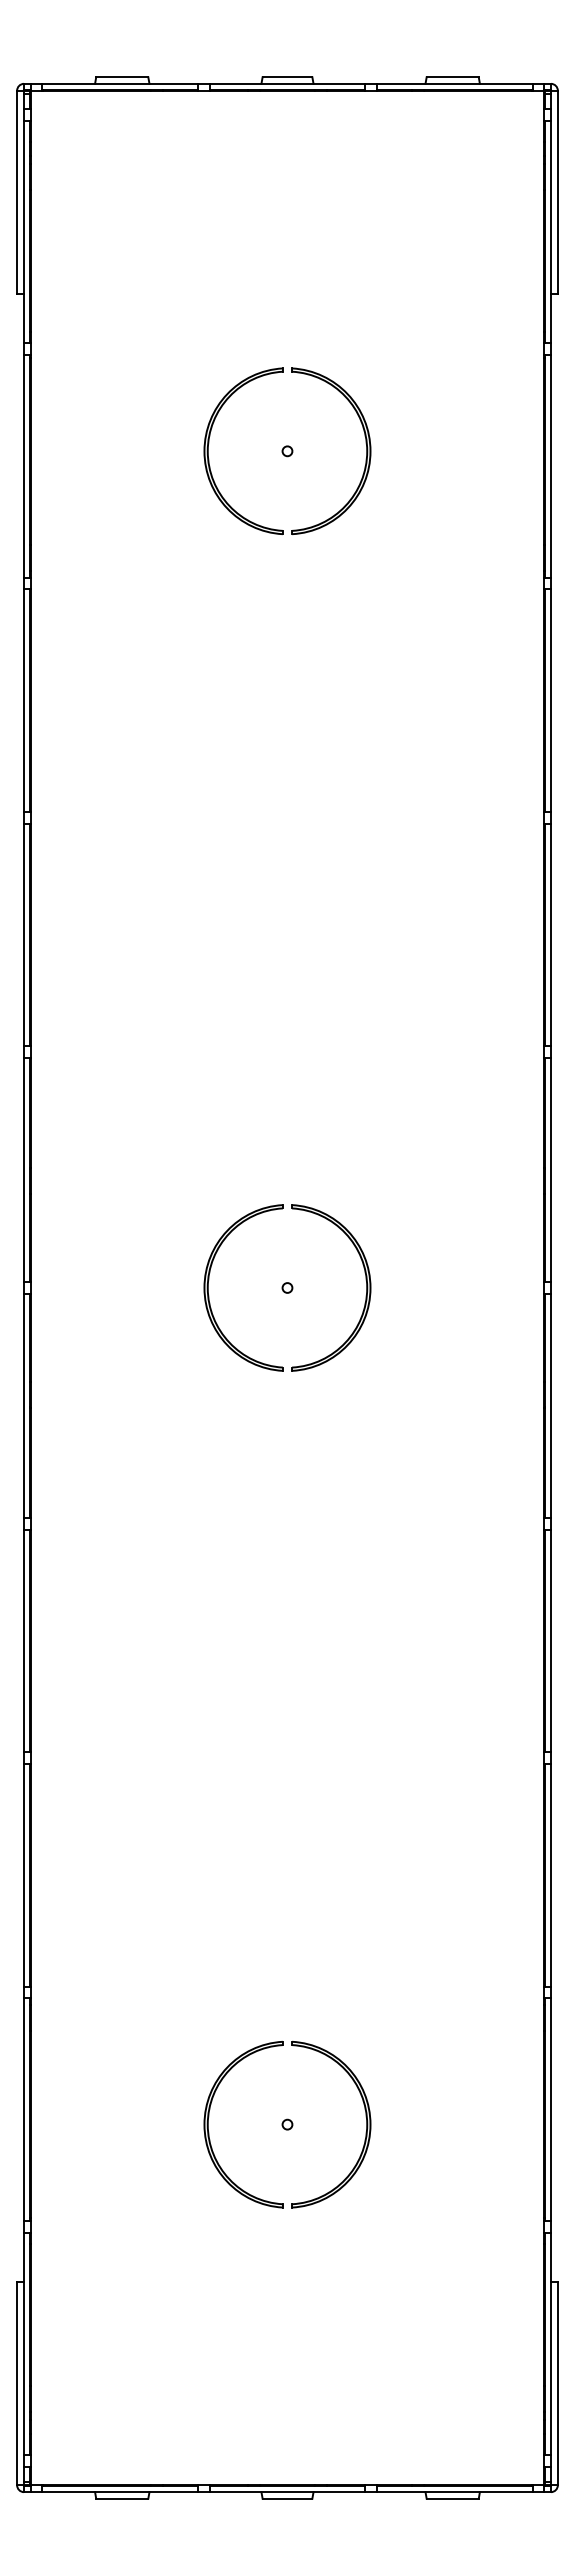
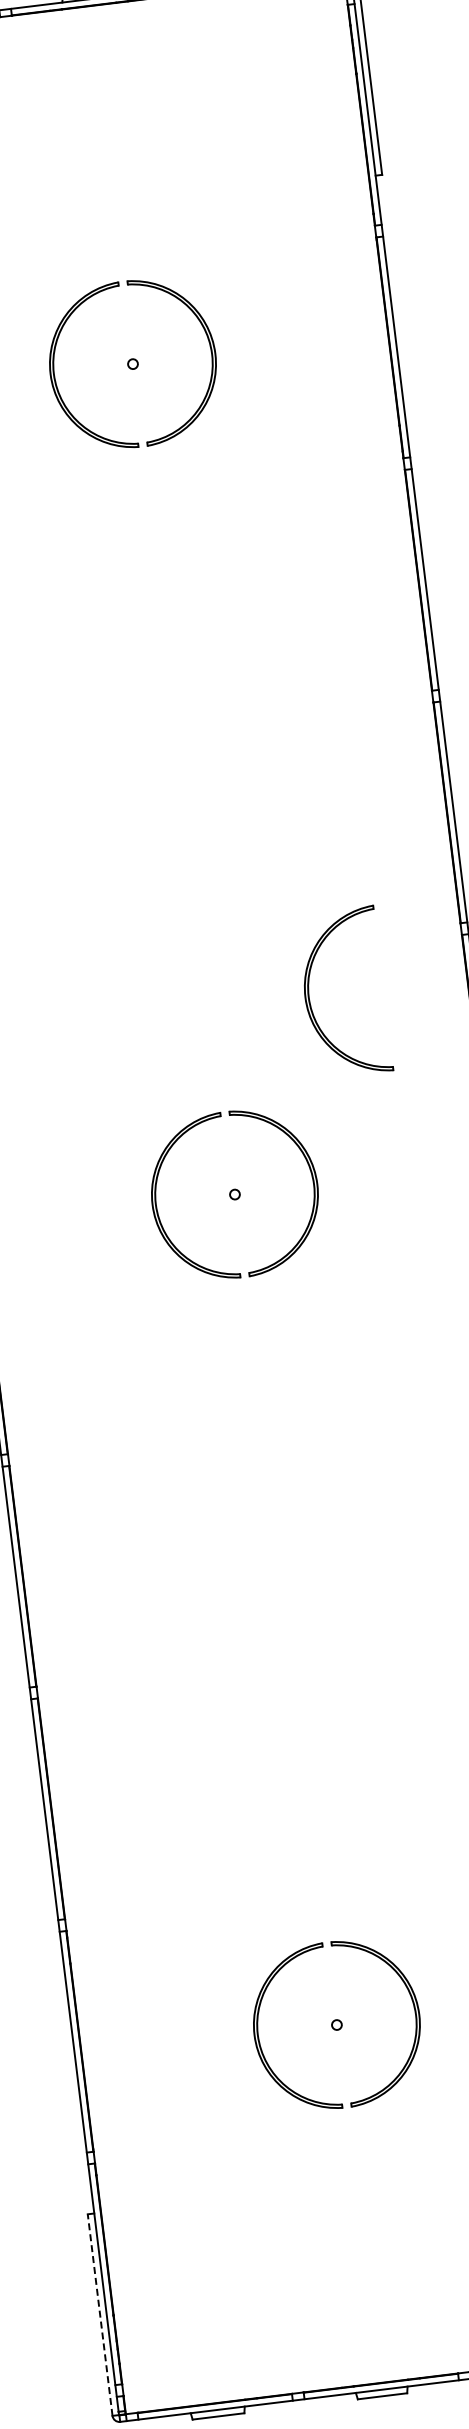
part: (386, 1093) -> (309, 989), added
line: (17, 2383) -> (100, 2314), solid -> dashed

